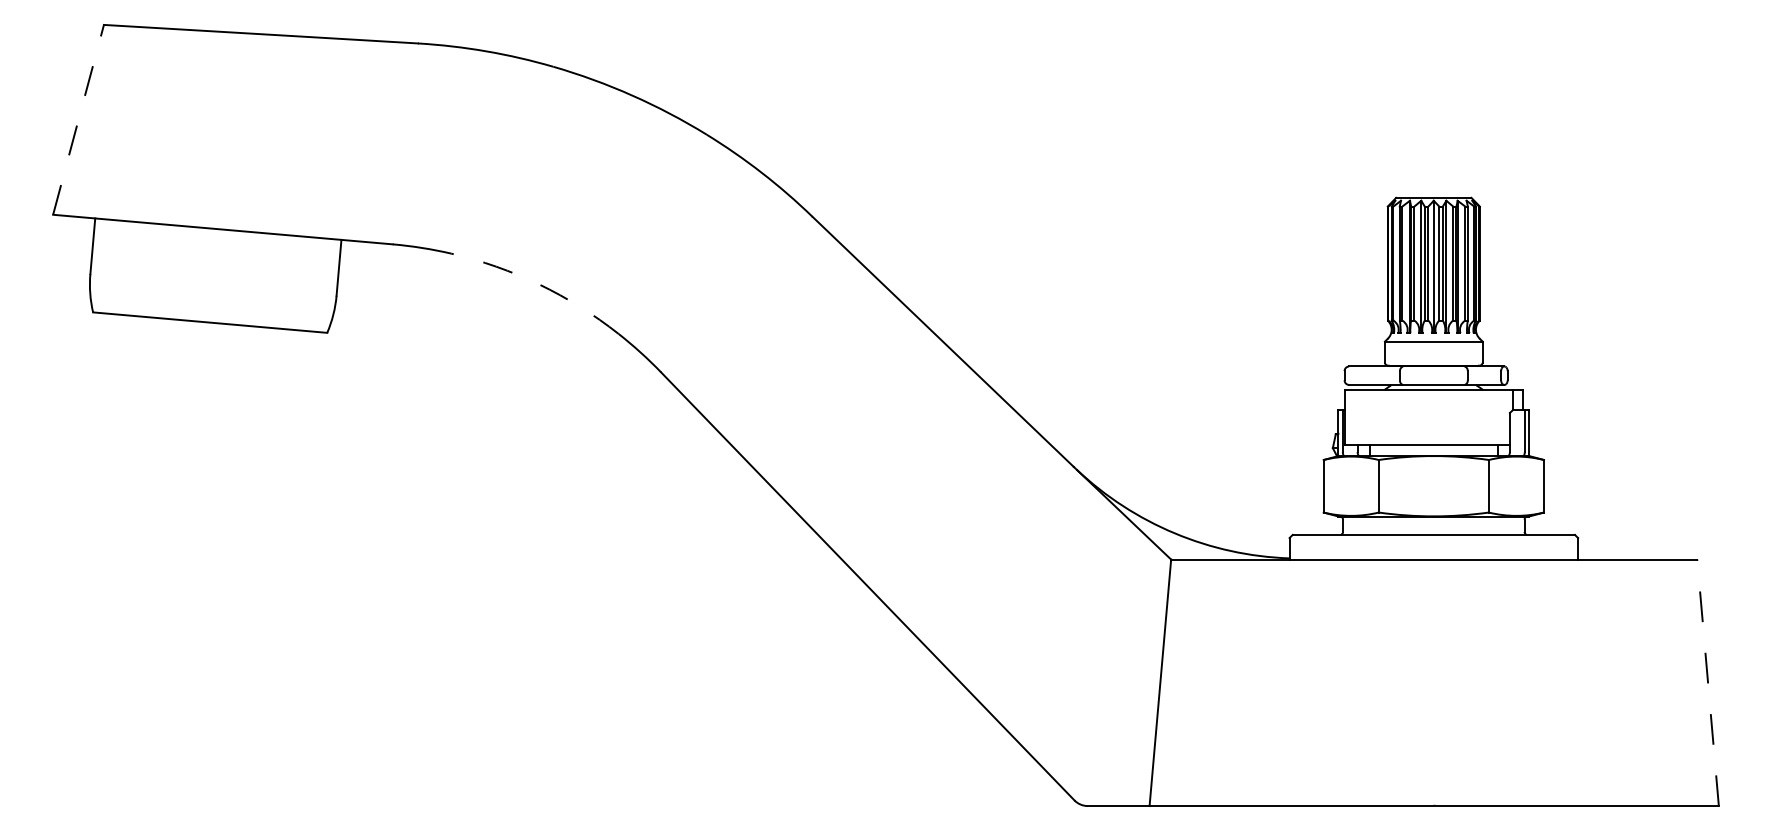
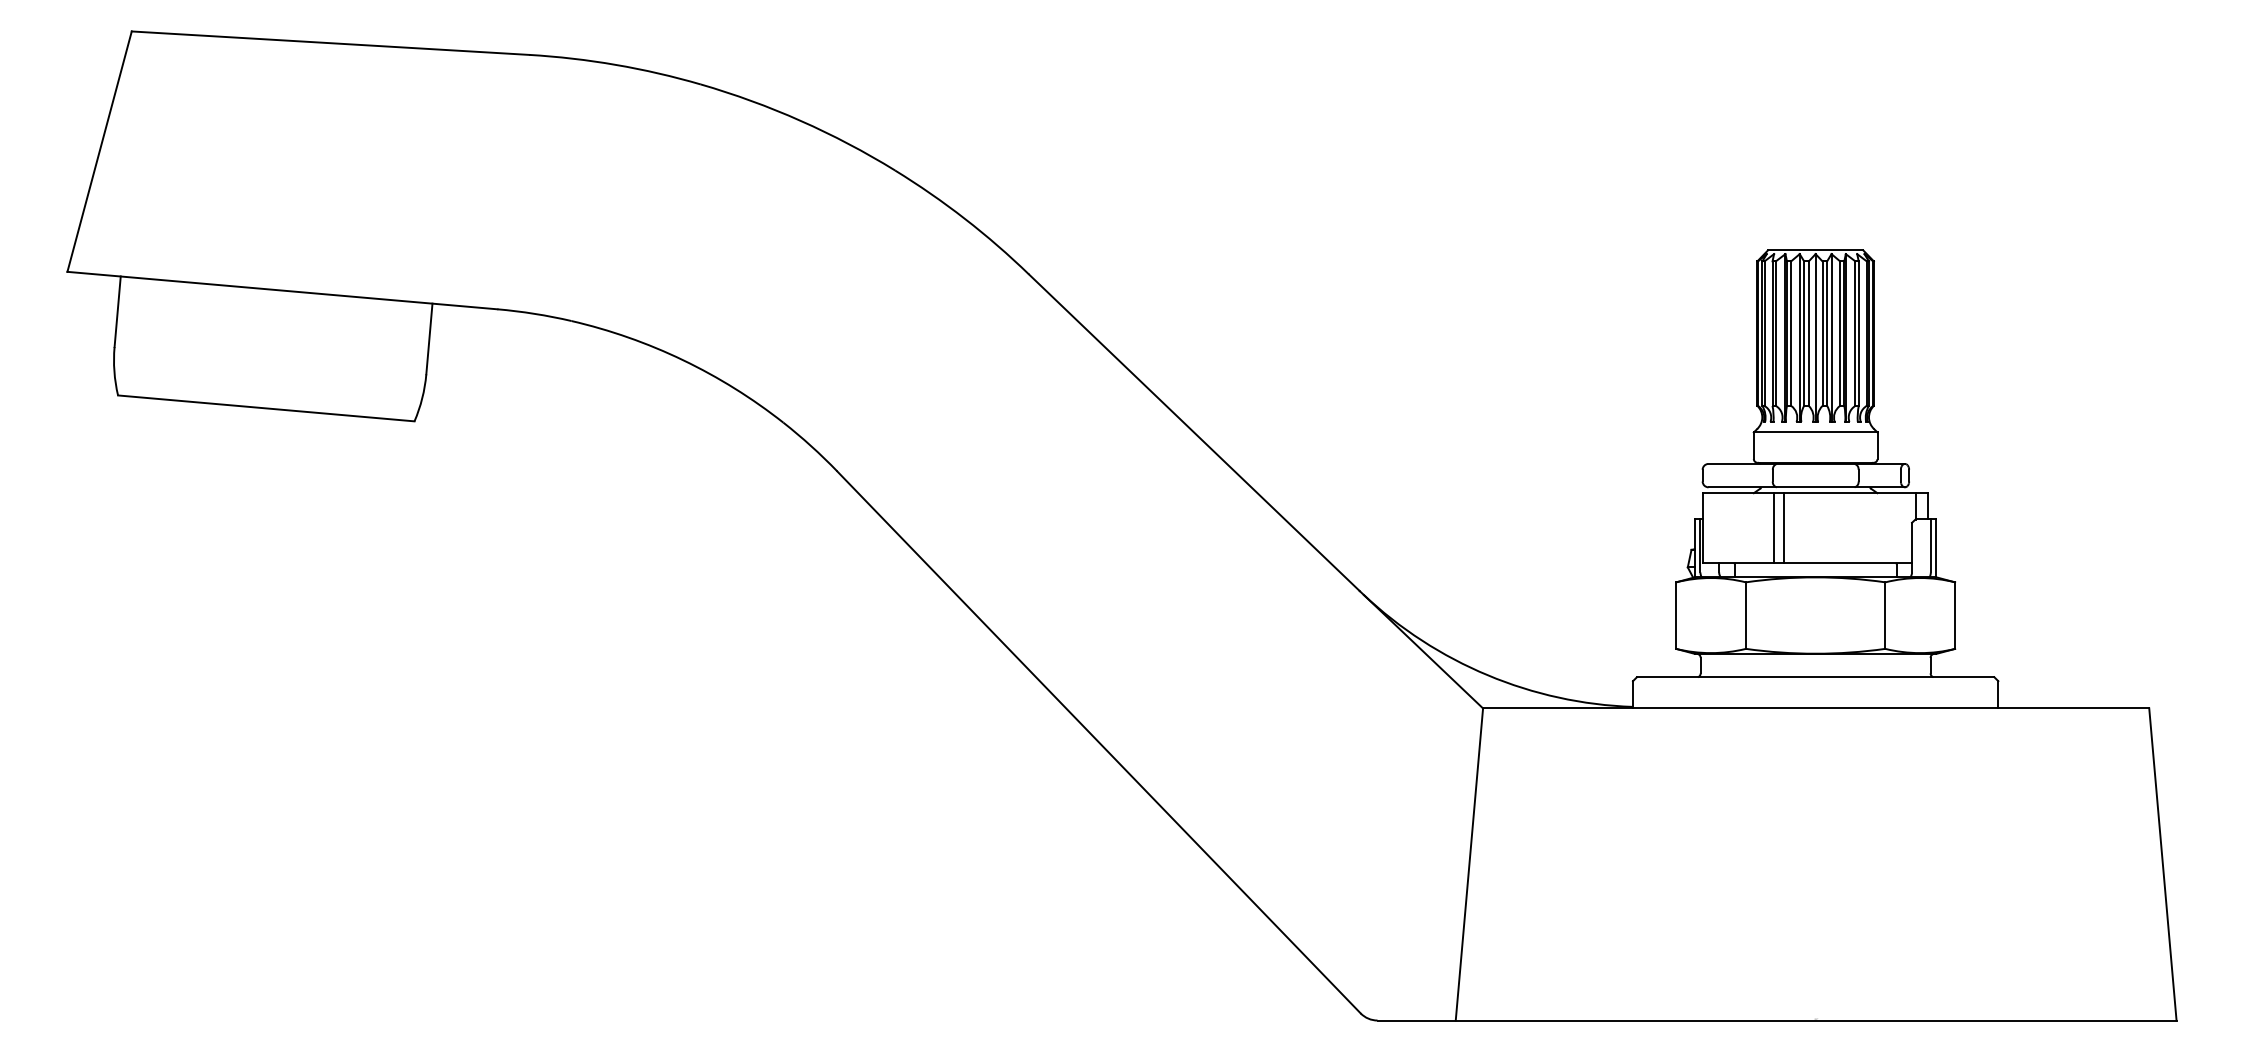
line: (78, 119) -> (99, 151), dashed -> solid
arc: (539, 284) -> (683, 360), dashed -> solid
line: (1400, 416) -> (1773, 527), added
line: (1408, 416) -> (1783, 527), added
line: (1708, 682) -> (2163, 864), dashed -> solid

